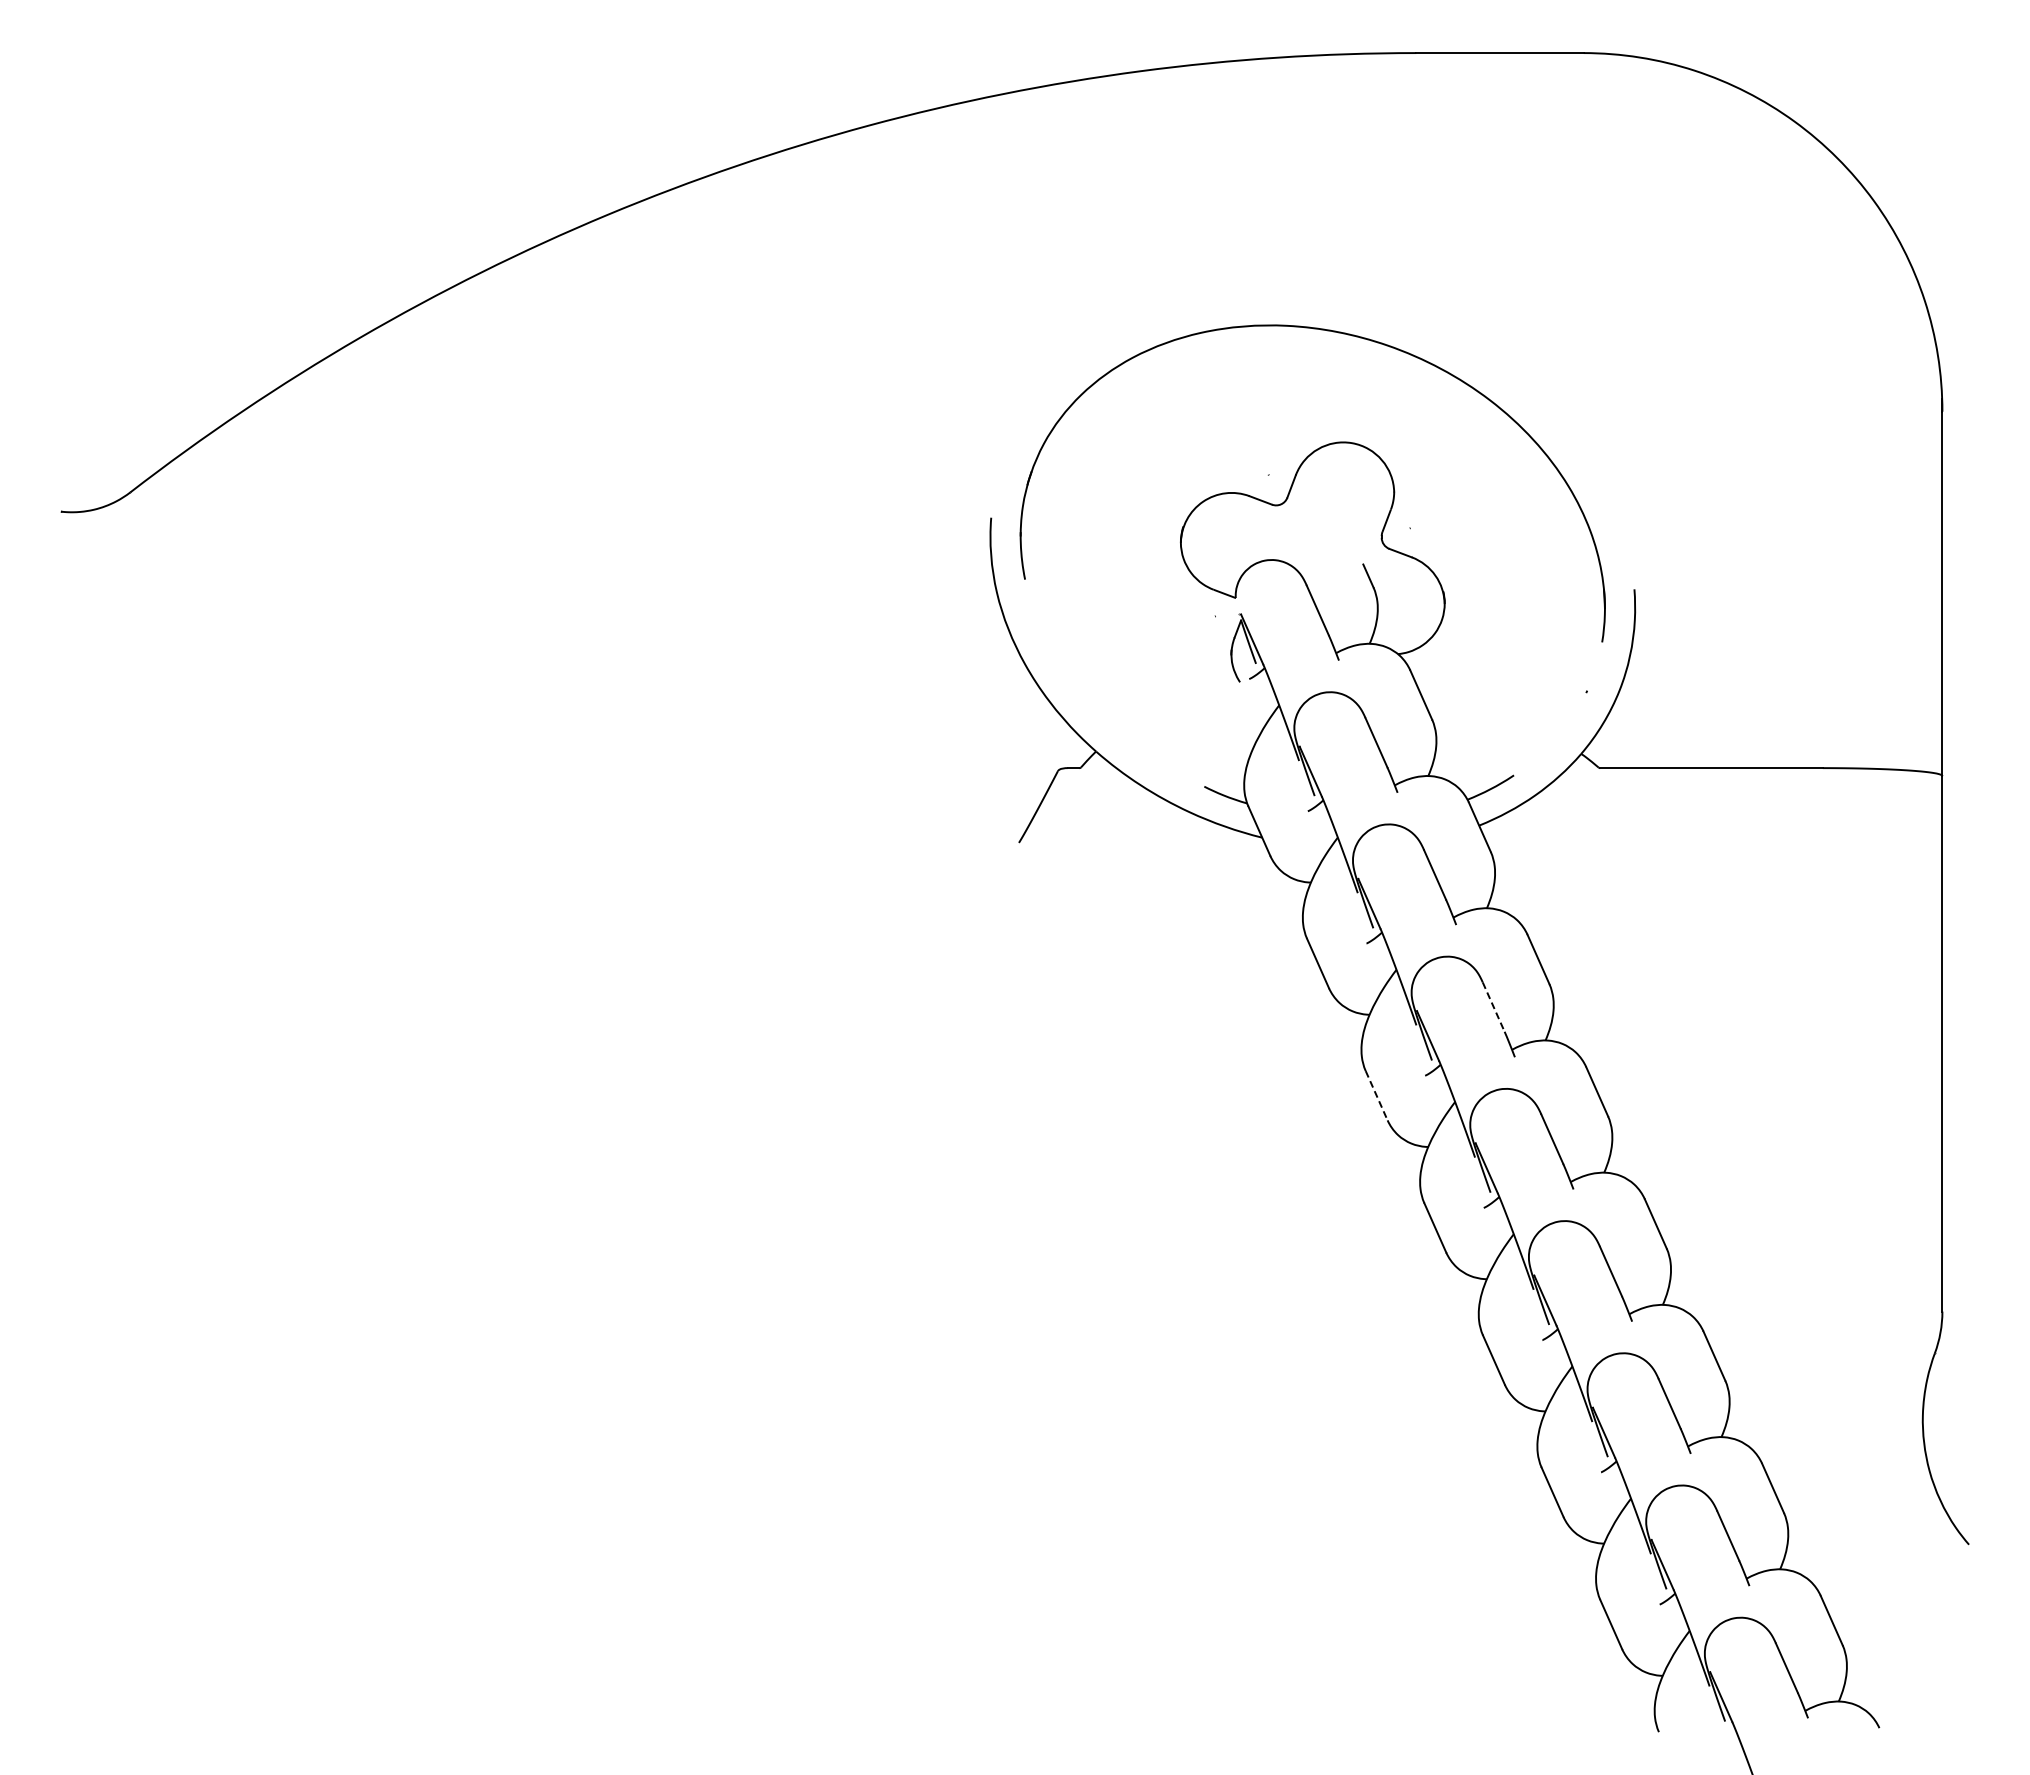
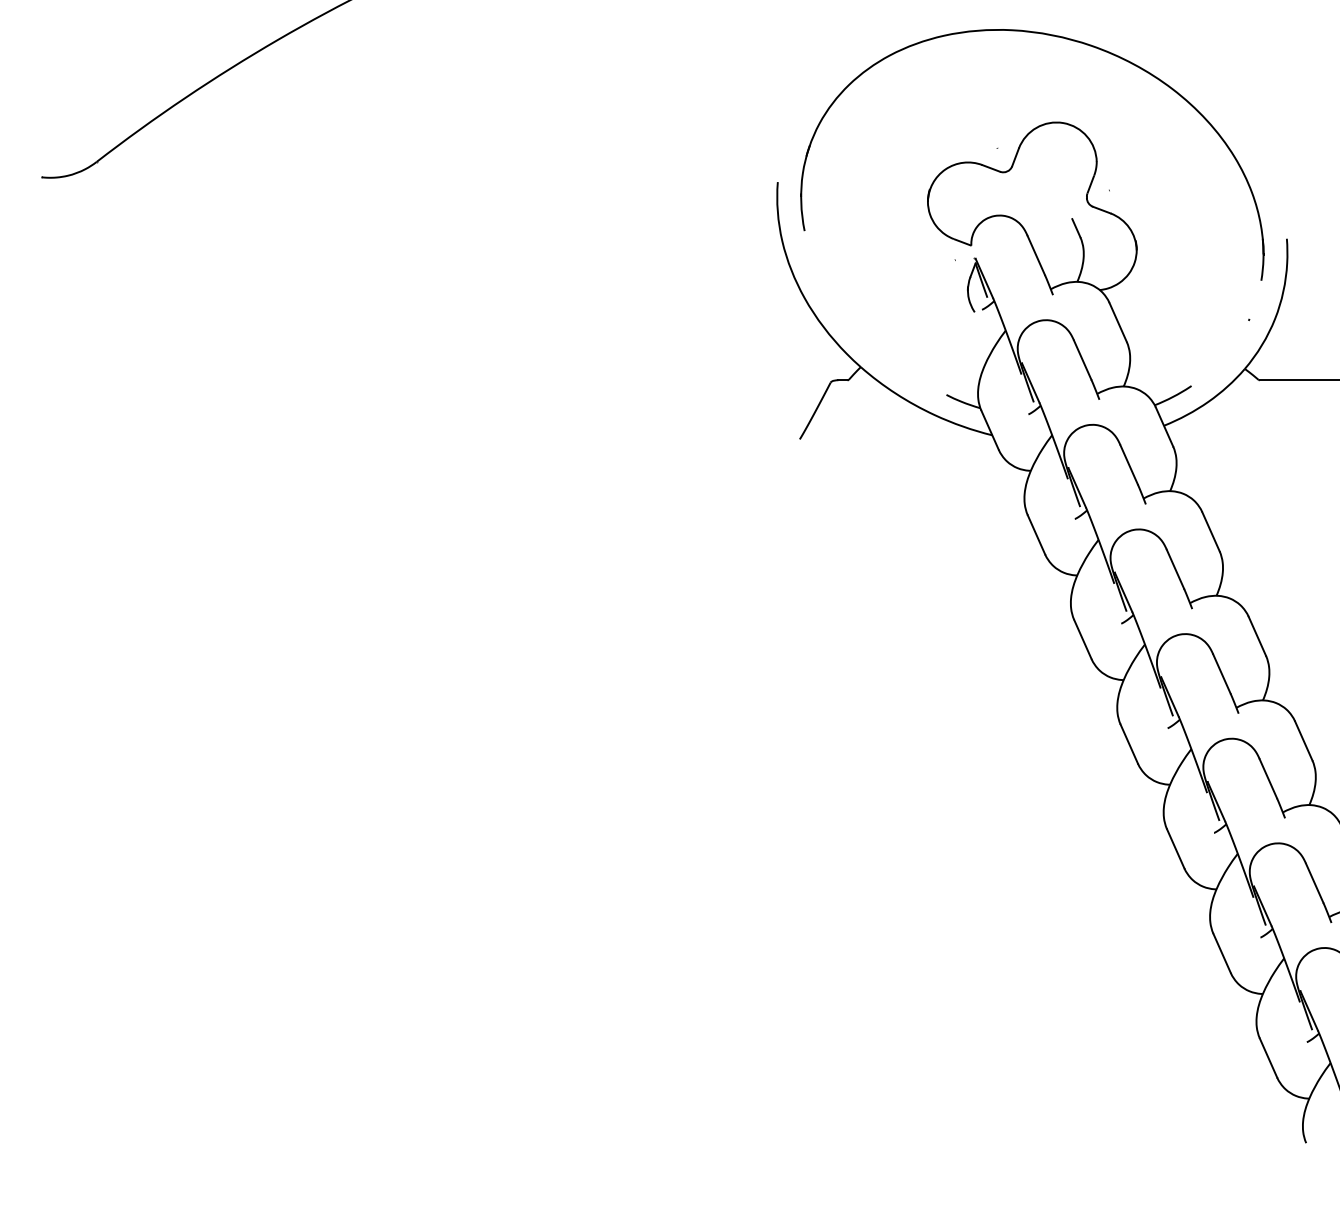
line: (1493, 1007) -> (1175, 569), dashed -> solid
line: (1376, 1095) -> (1082, 639), dashed -> solid

